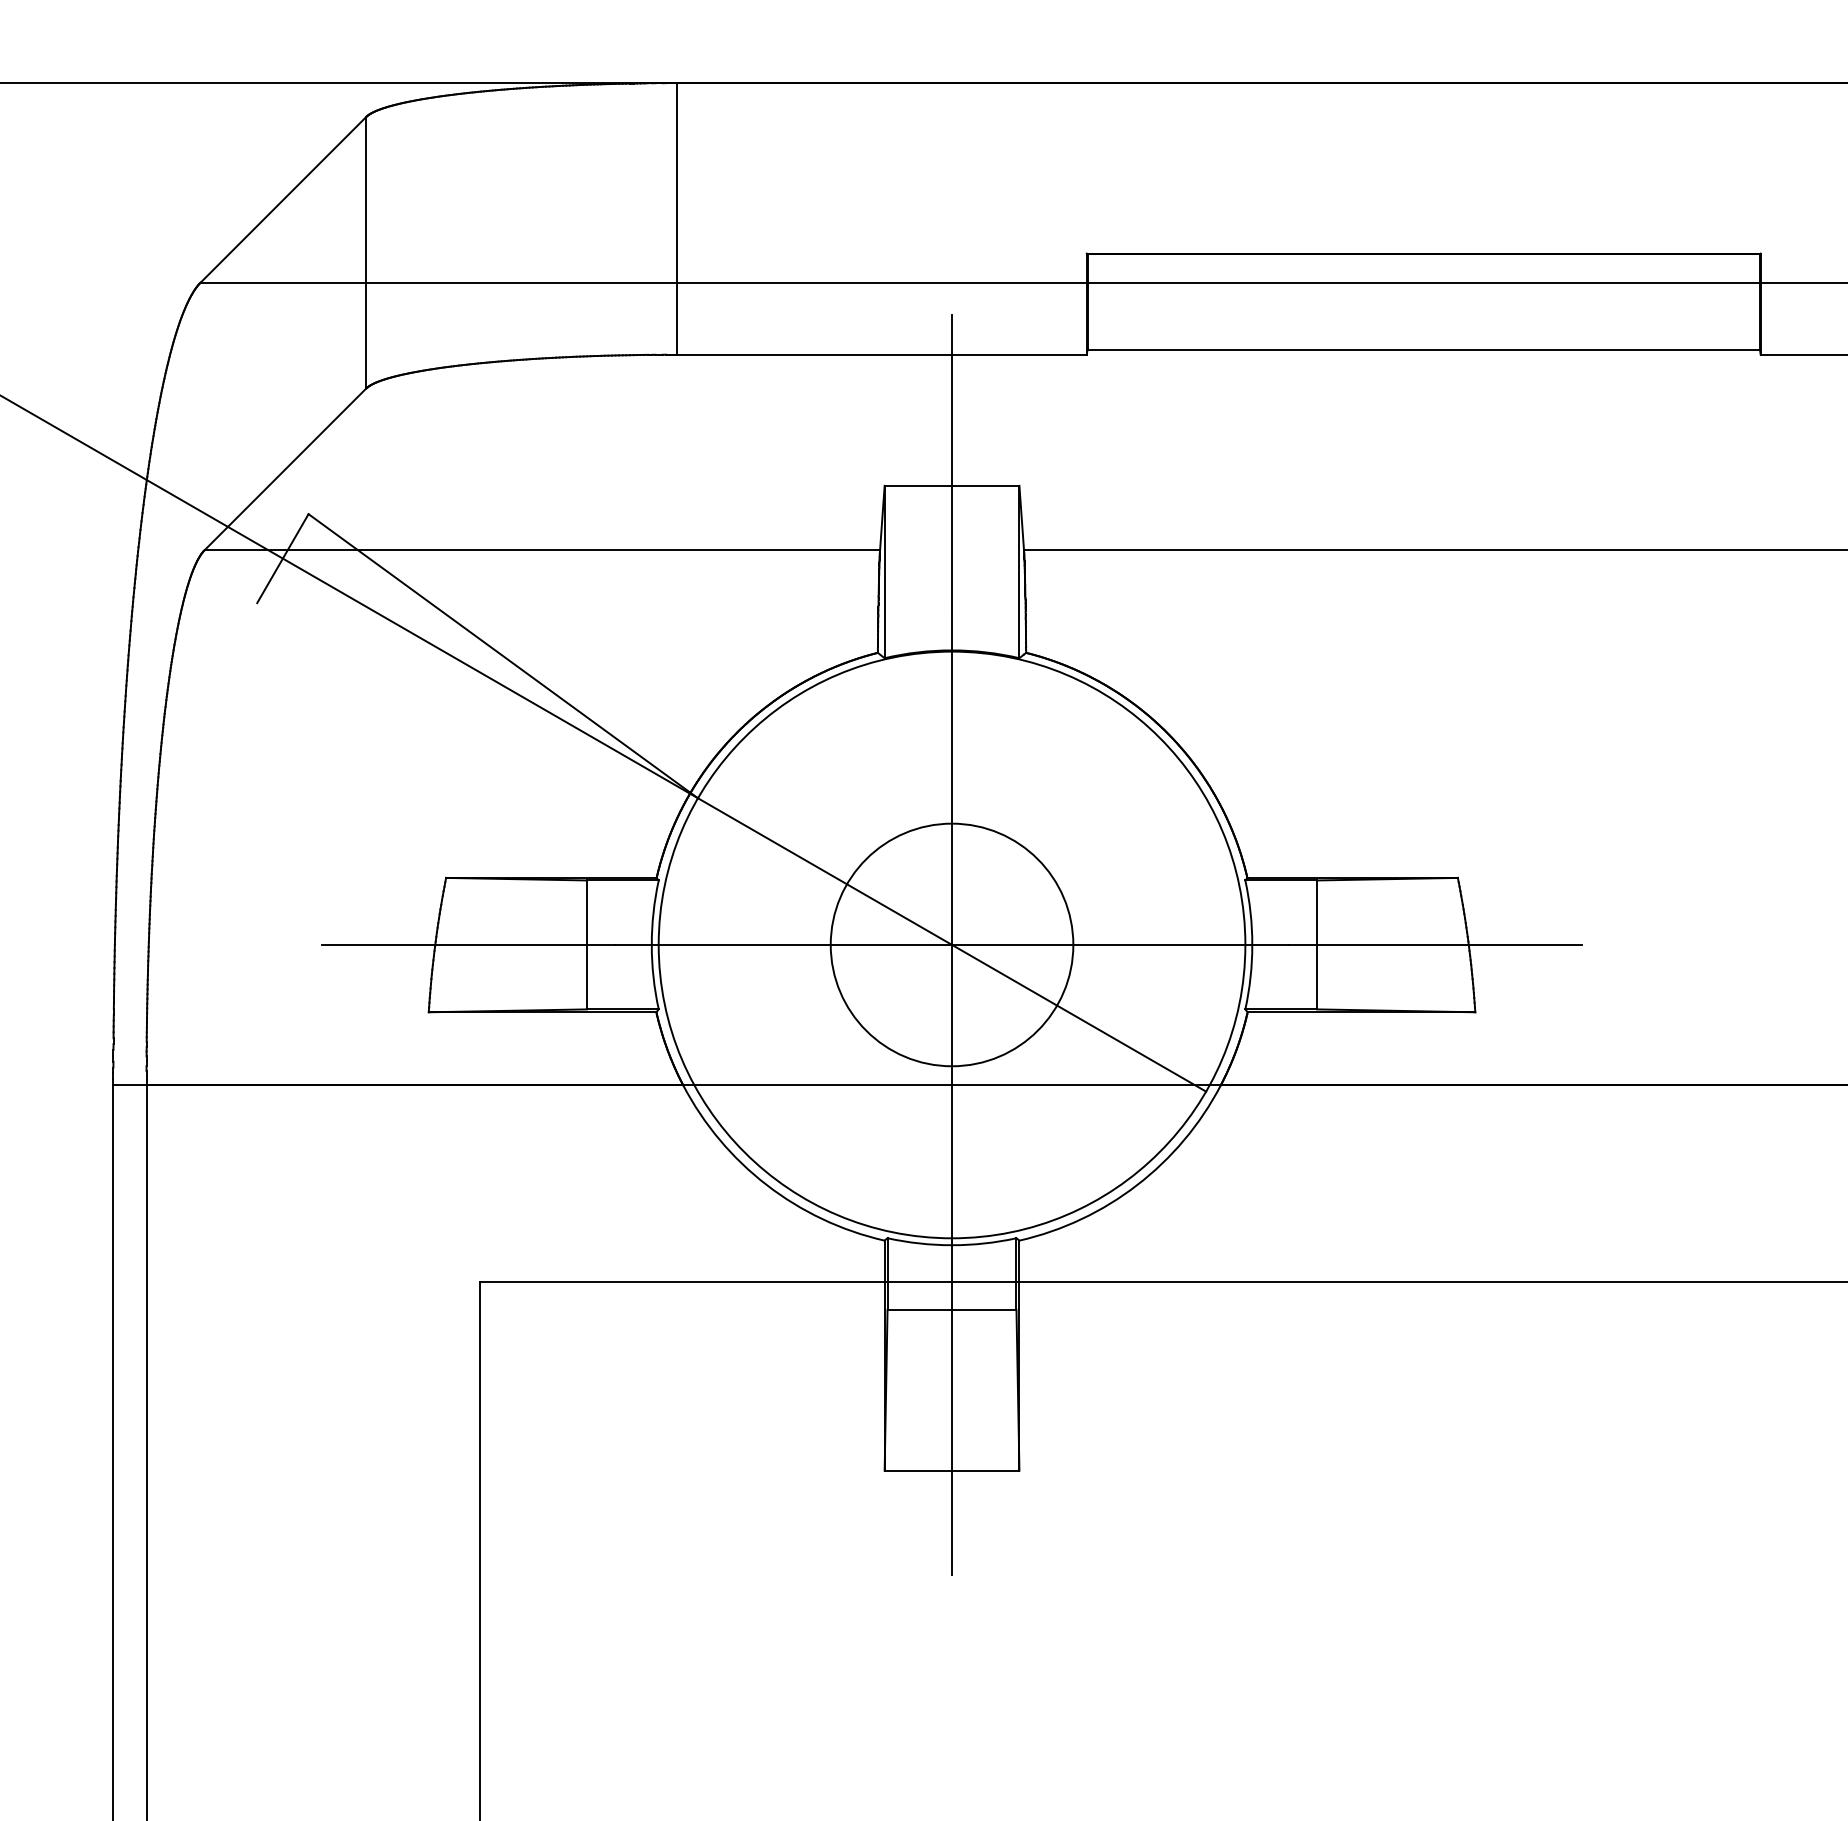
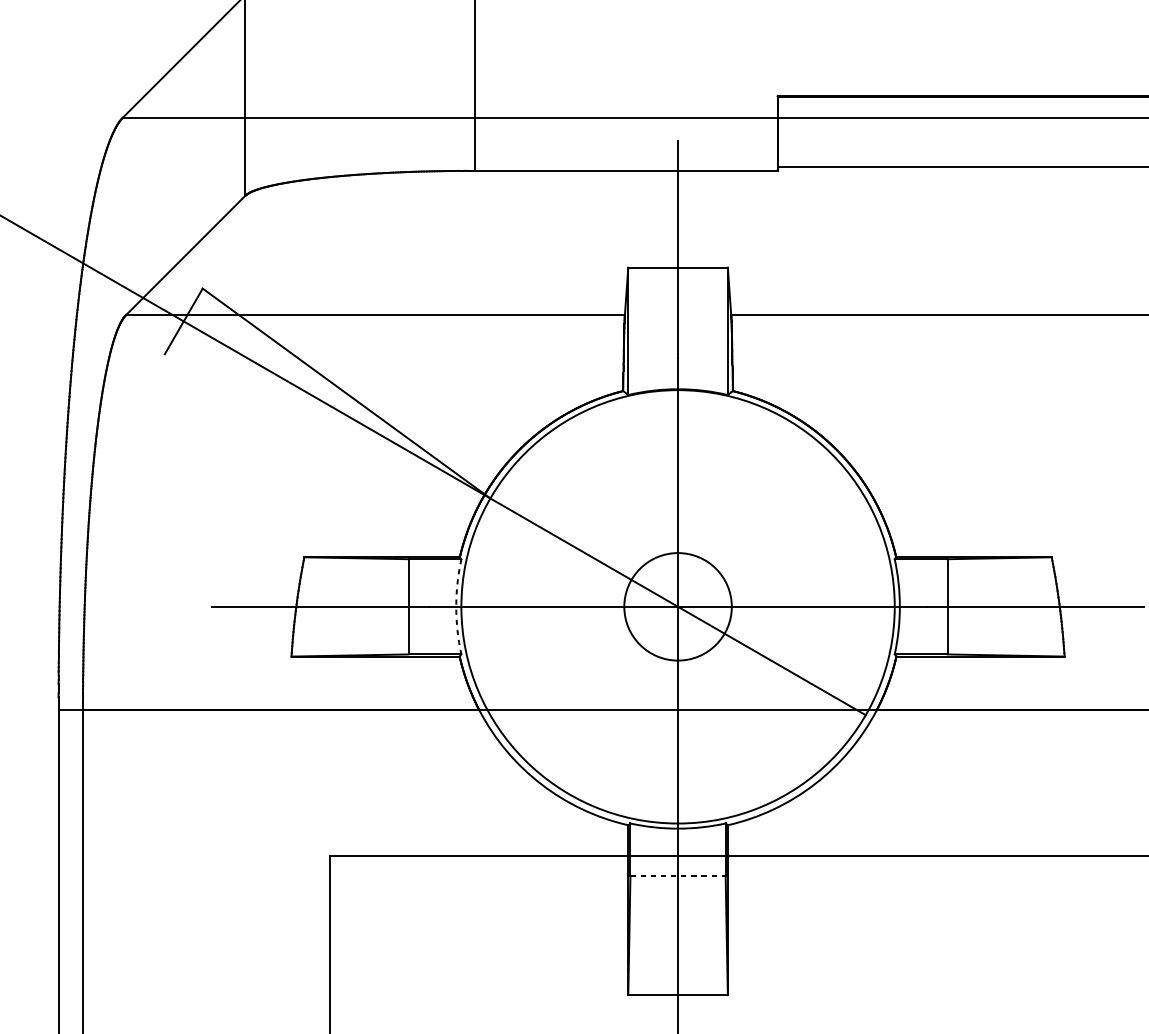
arc: (651, 944) -> (456, 606), solid -> dashed
circle: (951, 944) -> (677, 606), size x0.6
line: (952, 1309) -> (678, 876), solid -> dashed

